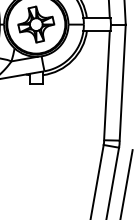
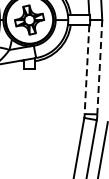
line: (122, 82) -> (99, 67), solid -> dashed
line: (106, 86) -> (86, 70), solid -> dashed

